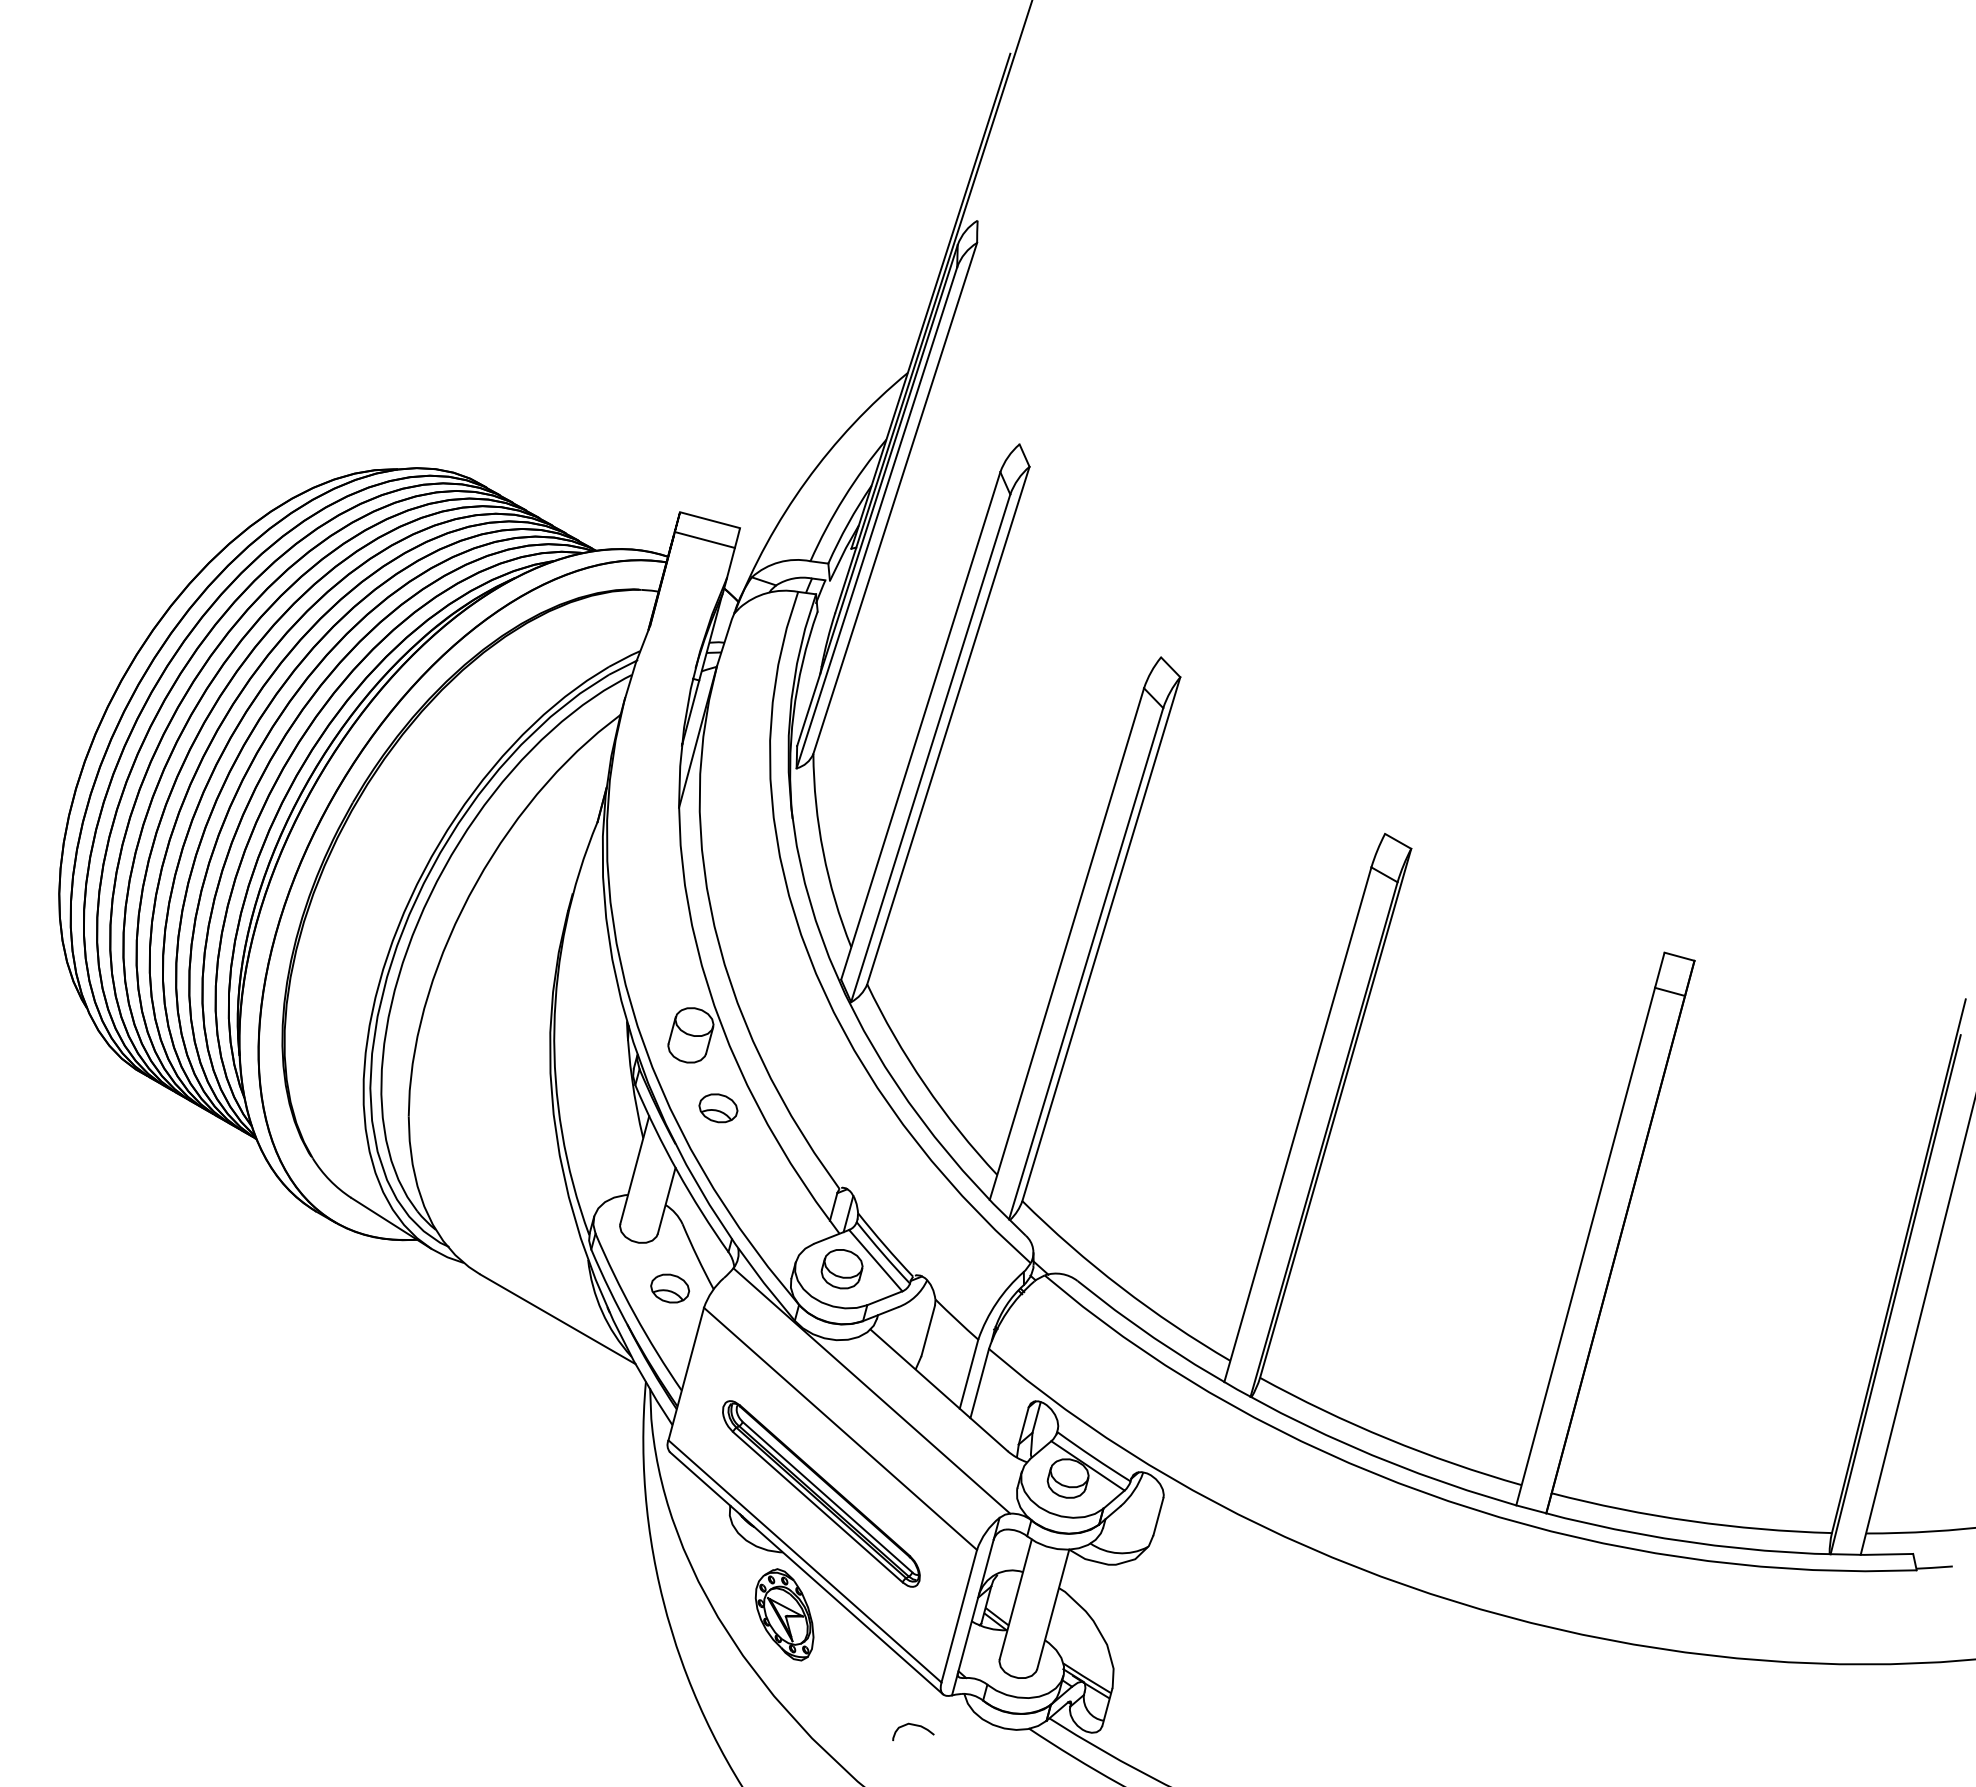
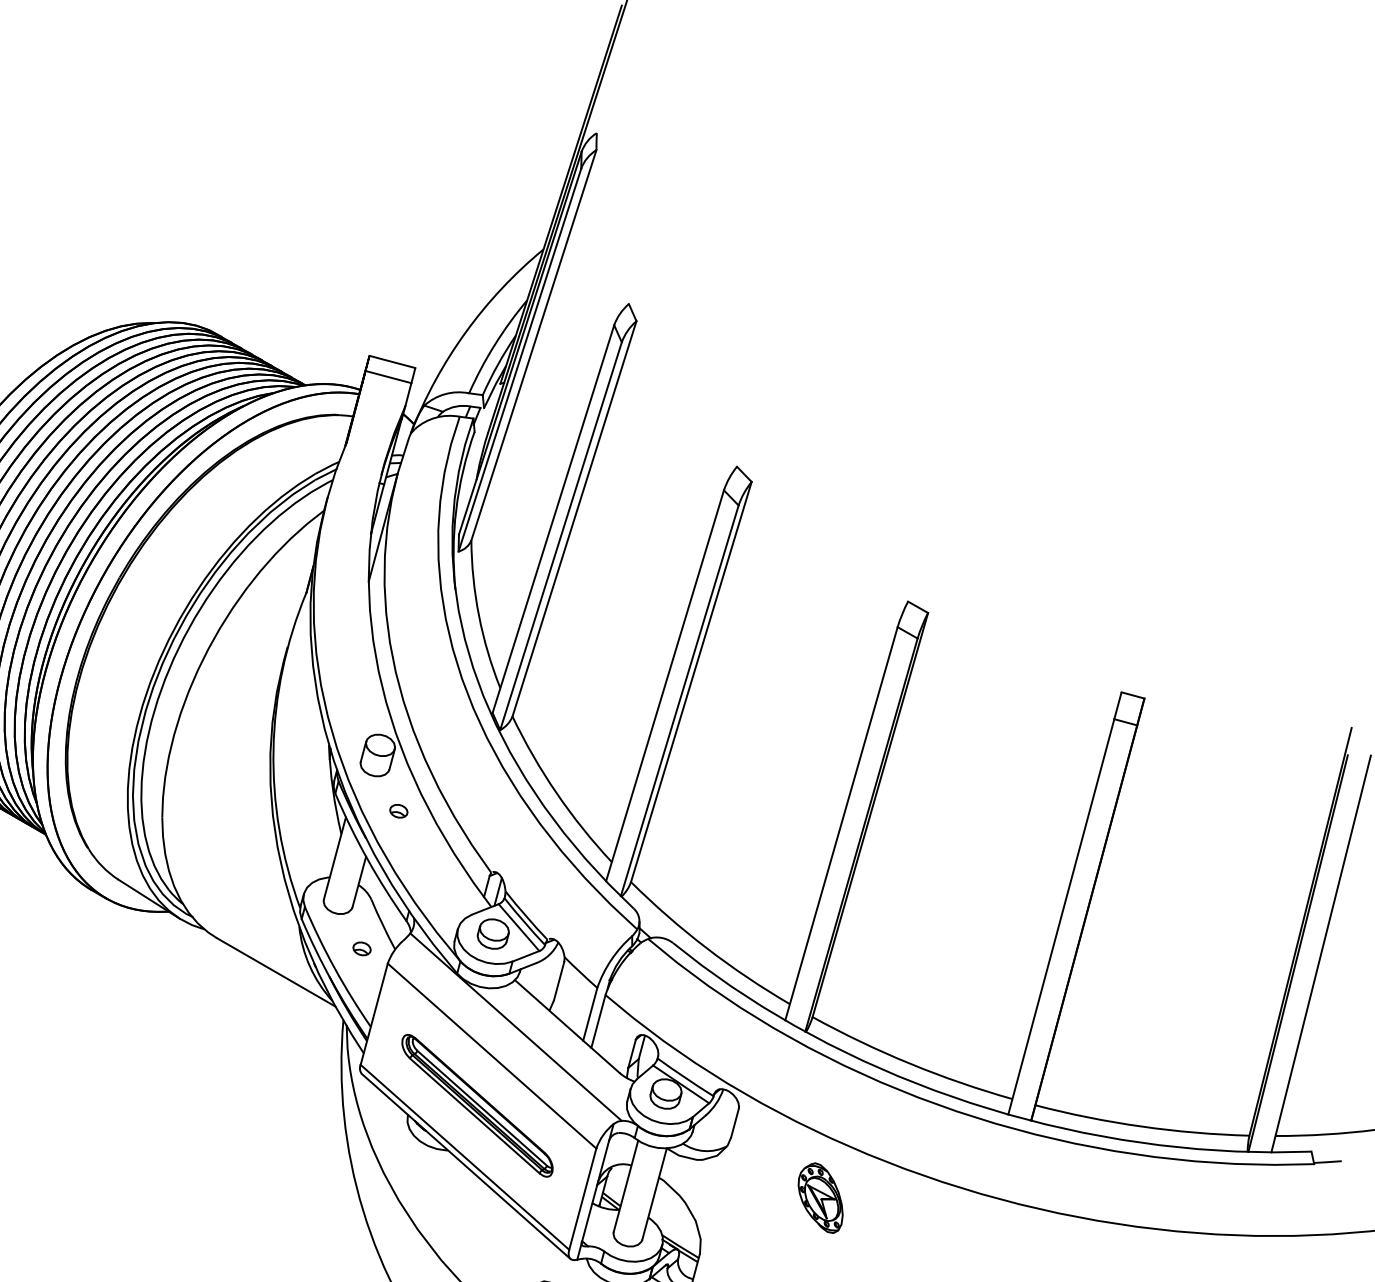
part: (718, 1108) -> (398, 811), size x0.6
part: (670, 1288) -> (362, 948), size x0.6
part: (784, 1614) -> (820, 1197), moved

